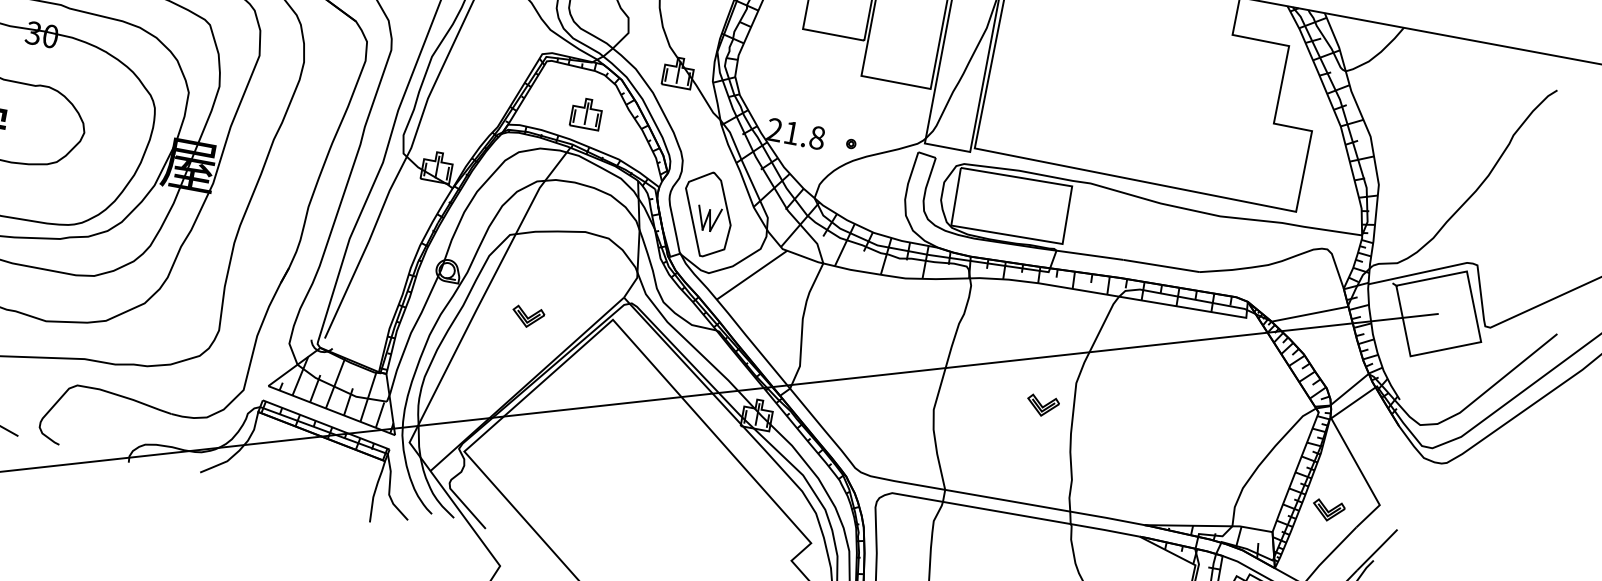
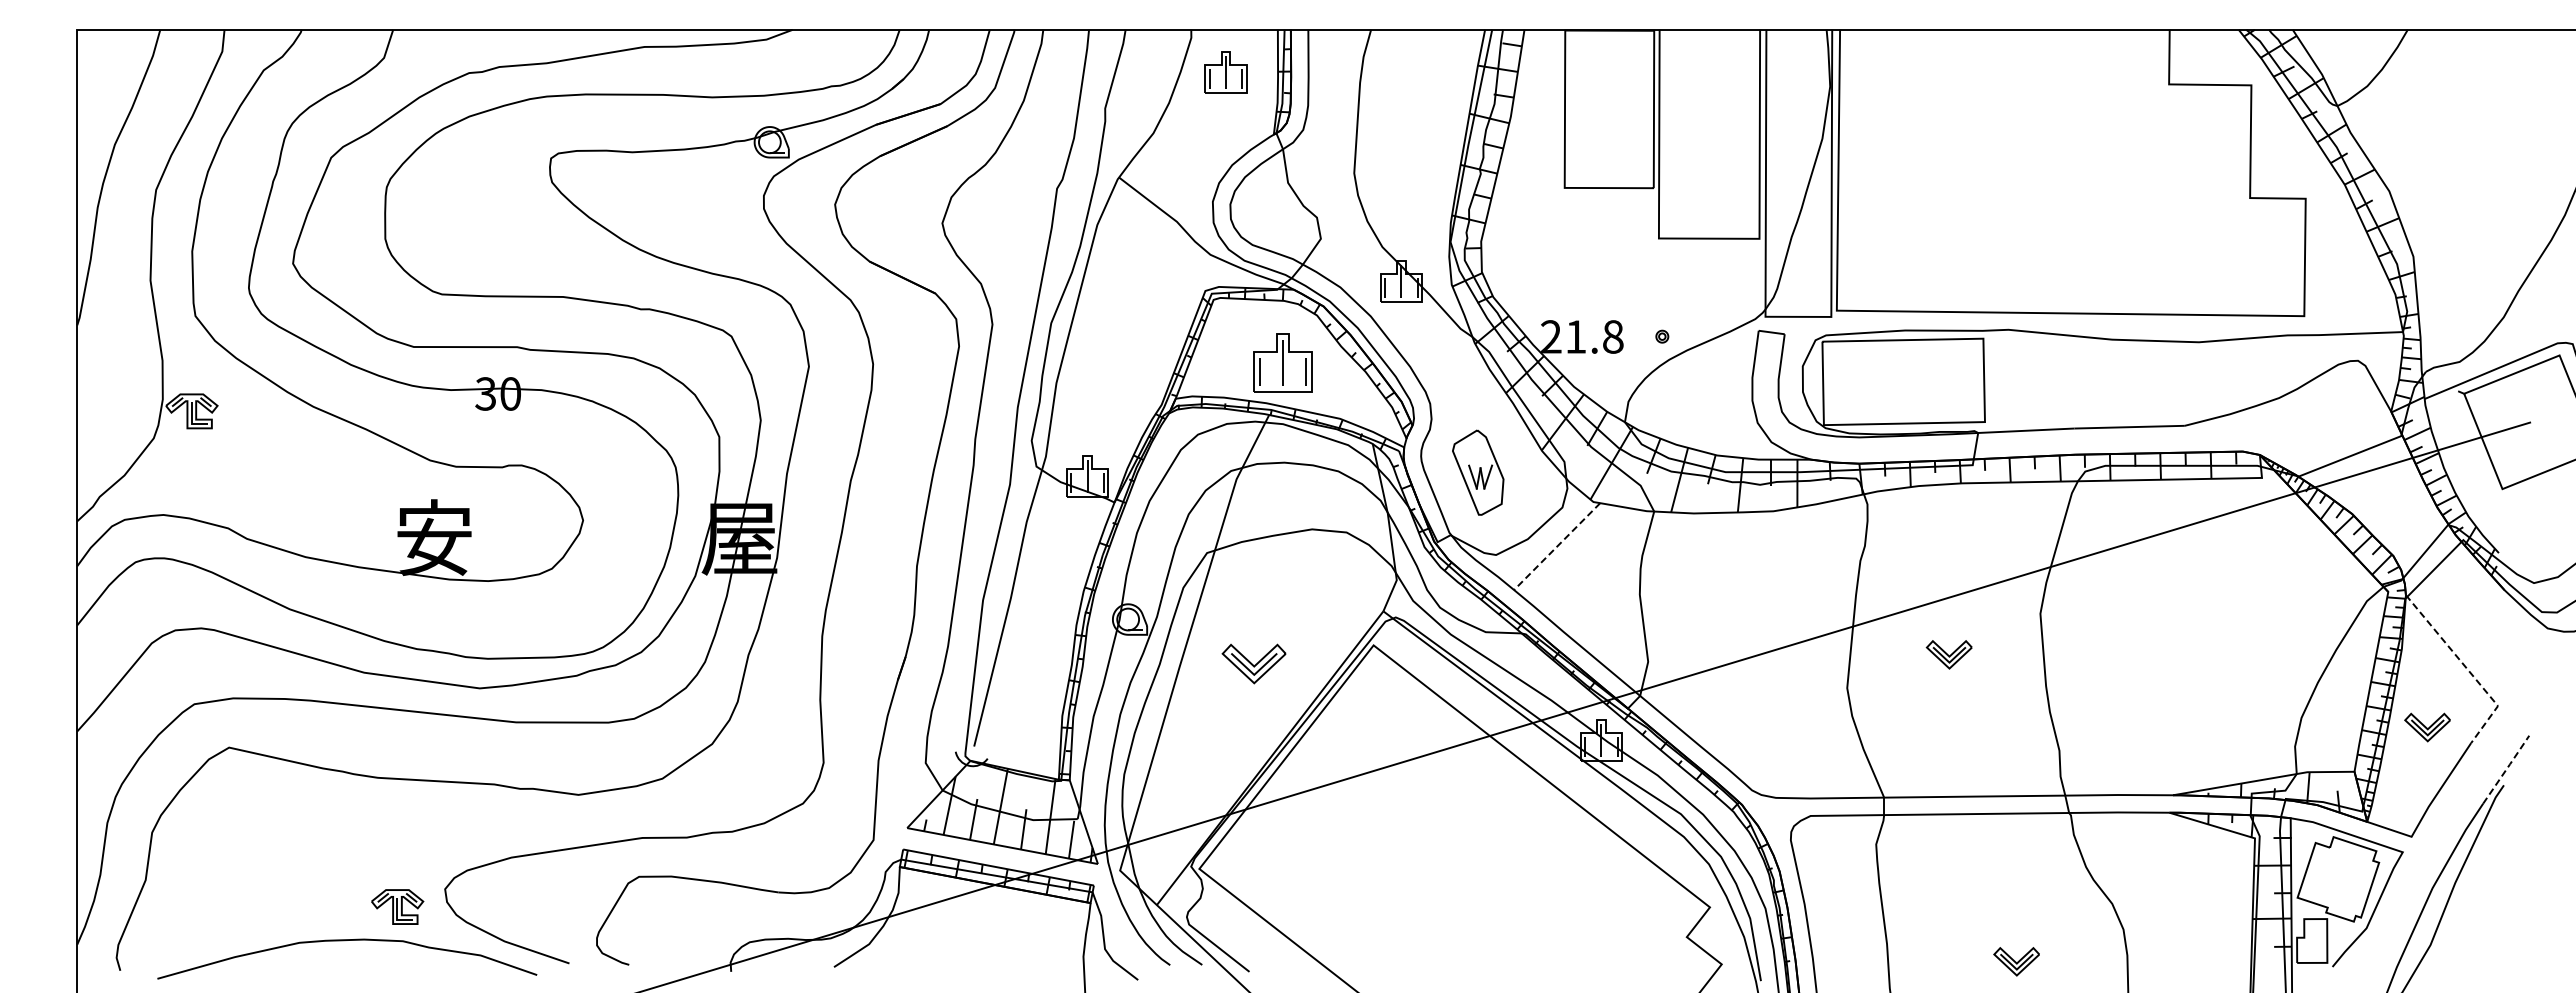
part: (586, 113) -> (1282, 362), size x1.4
part: (707, 214) -> (1478, 472), size x0.7
line: (751, 275) -> (1556, 546), solid -> dashed
part: (527, 316) -> (1253, 663), size x1.4
part: (1042, 405) -> (1948, 654), moved
line: (1362, 475) -> (2466, 668), solid -> dashed
line: (1377, 549) -> (2506, 769), solid -> dashed

